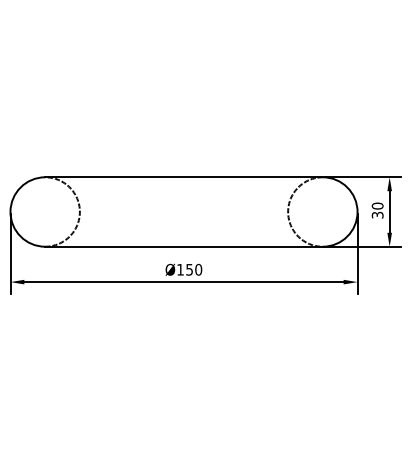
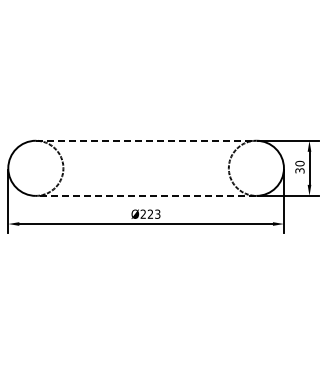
line: (184, 176) -> (146, 140), solid -> dashed
line: (183, 246) -> (145, 195), solid -> dashed
text: (189, 268) -> (150, 213), Ø150 -> Ø223

